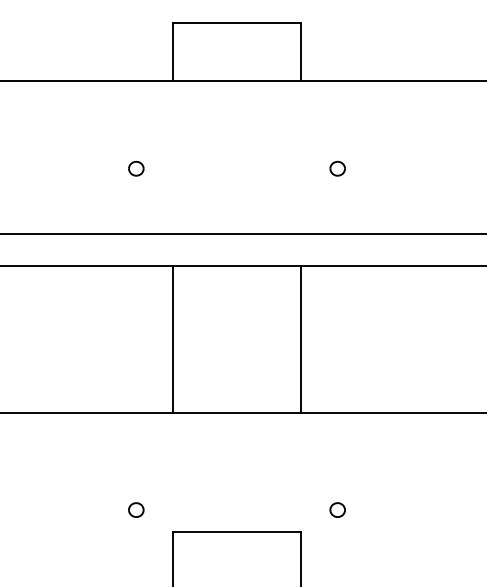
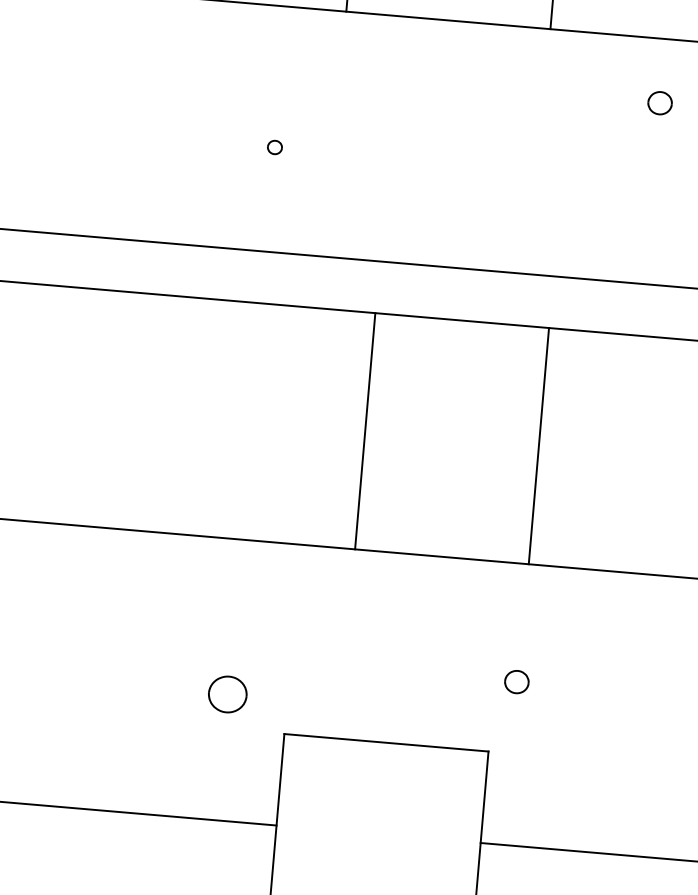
part: (136, 168) -> (275, 147), size x0.6
part: (337, 168) -> (659, 102), moved
line: (173, 339) -> (365, 430), moved
line: (300, 339) -> (538, 445), moved
part: (136, 509) -> (228, 693), size x1.6
part: (337, 509) -> (516, 681), moved

